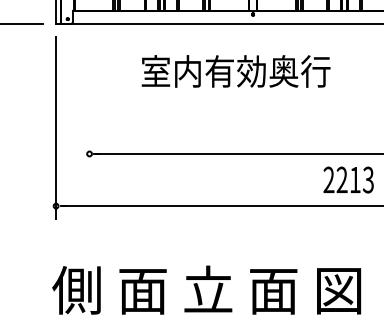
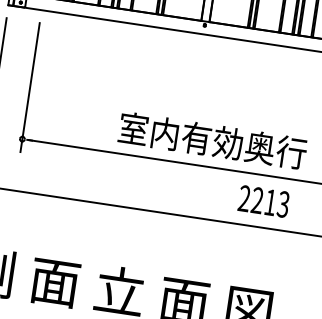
text: (235, 71) -> (212, 140), moved
line: (89, 101) -> (30, 87), added
text: (348, 179) -> (263, 201), moved

